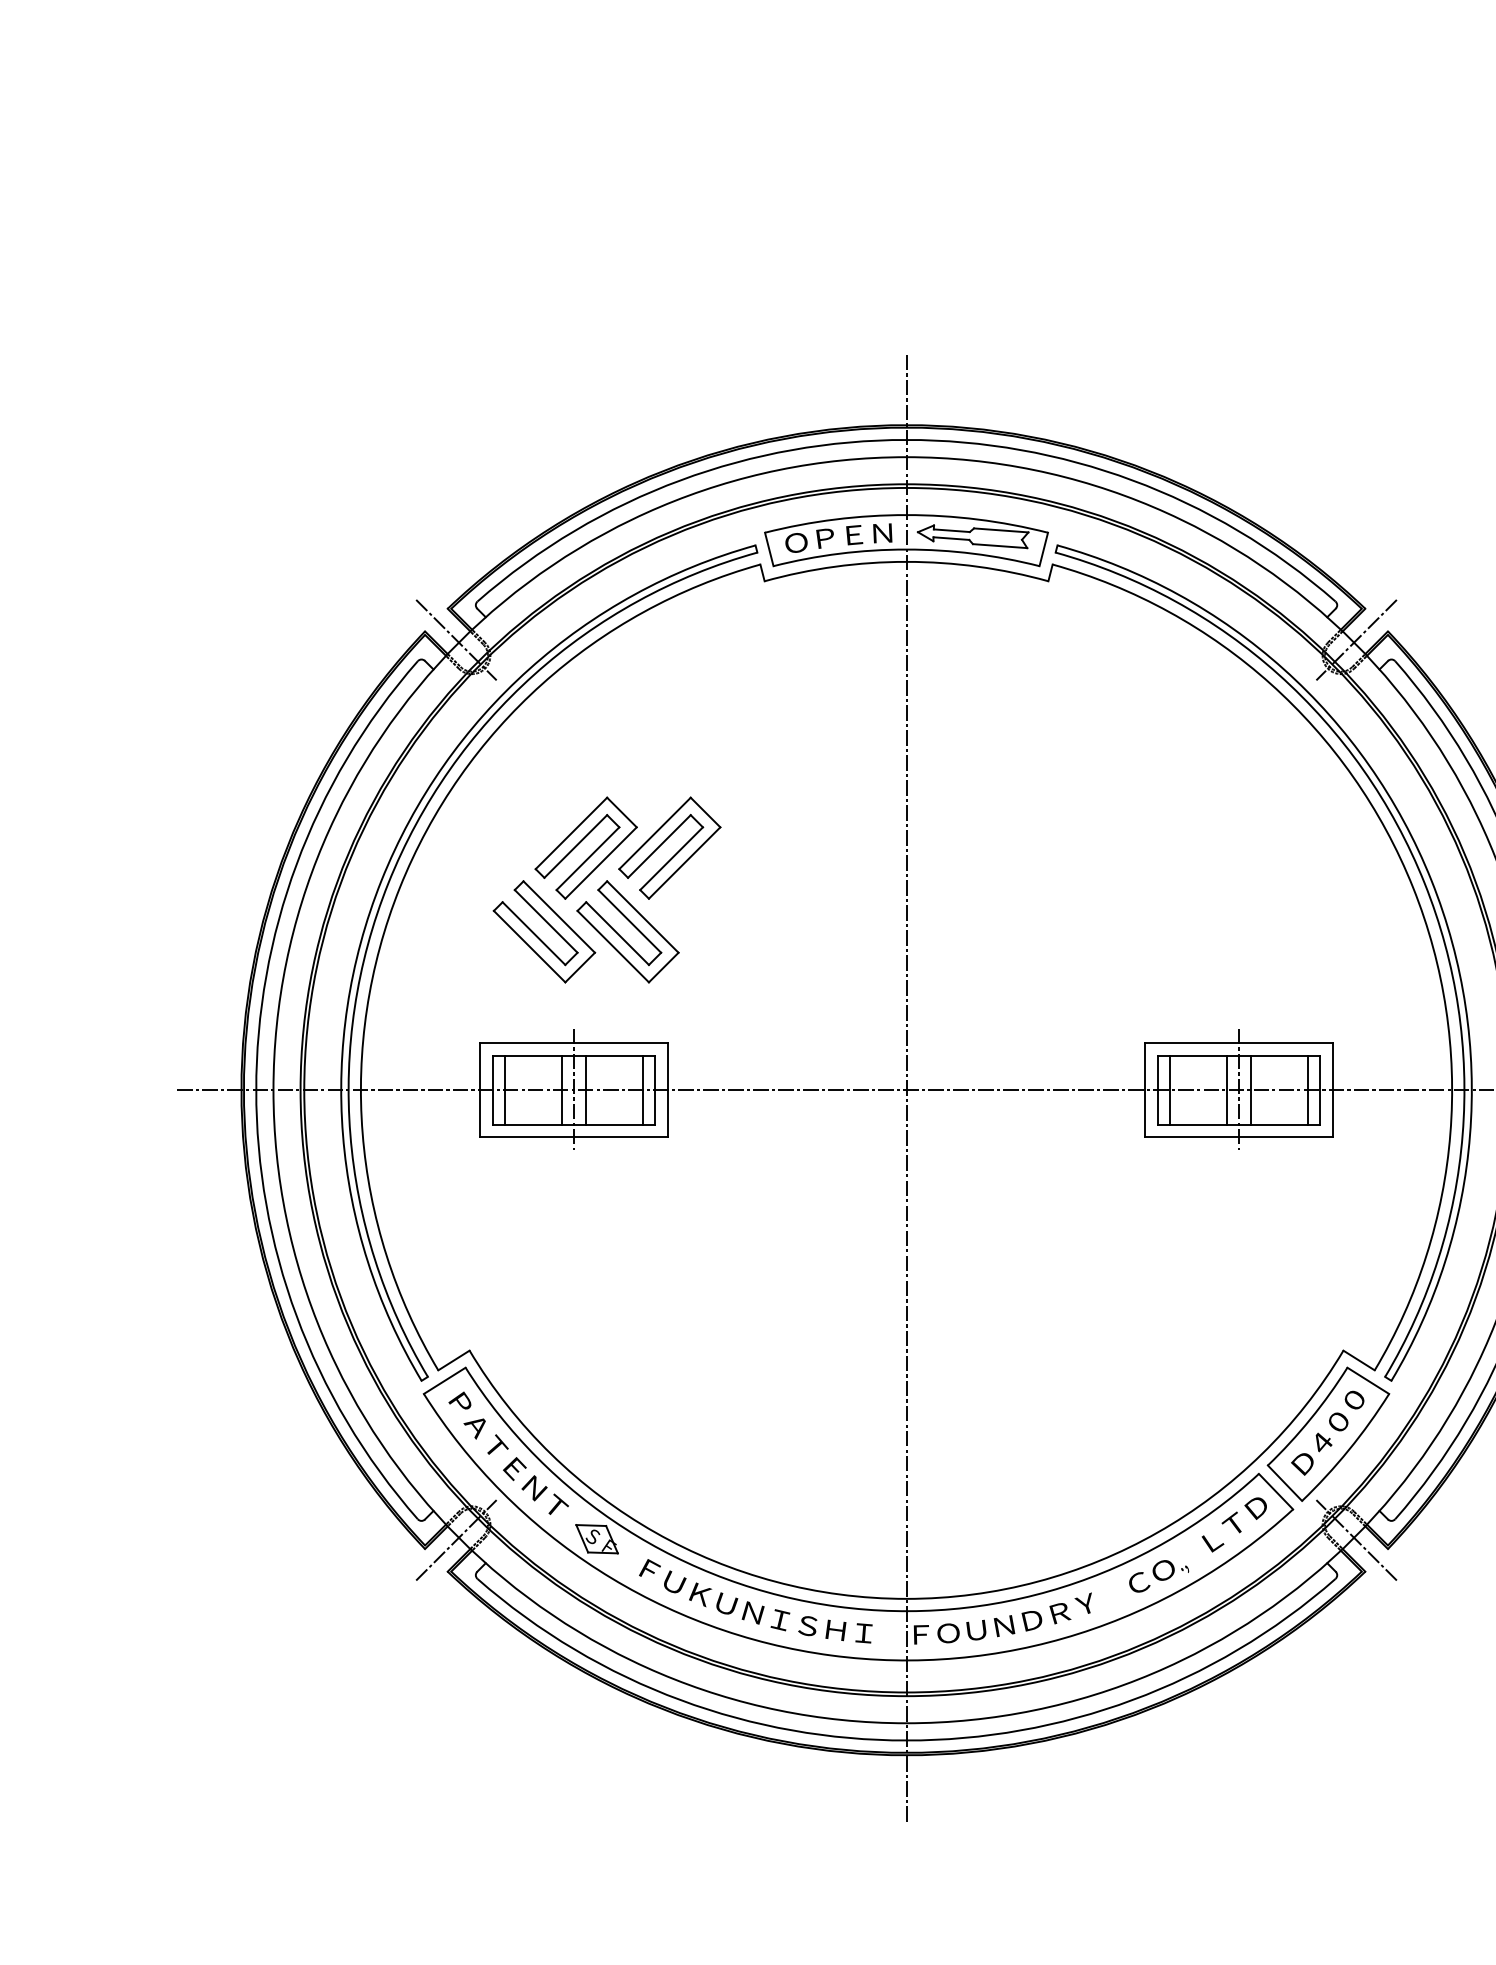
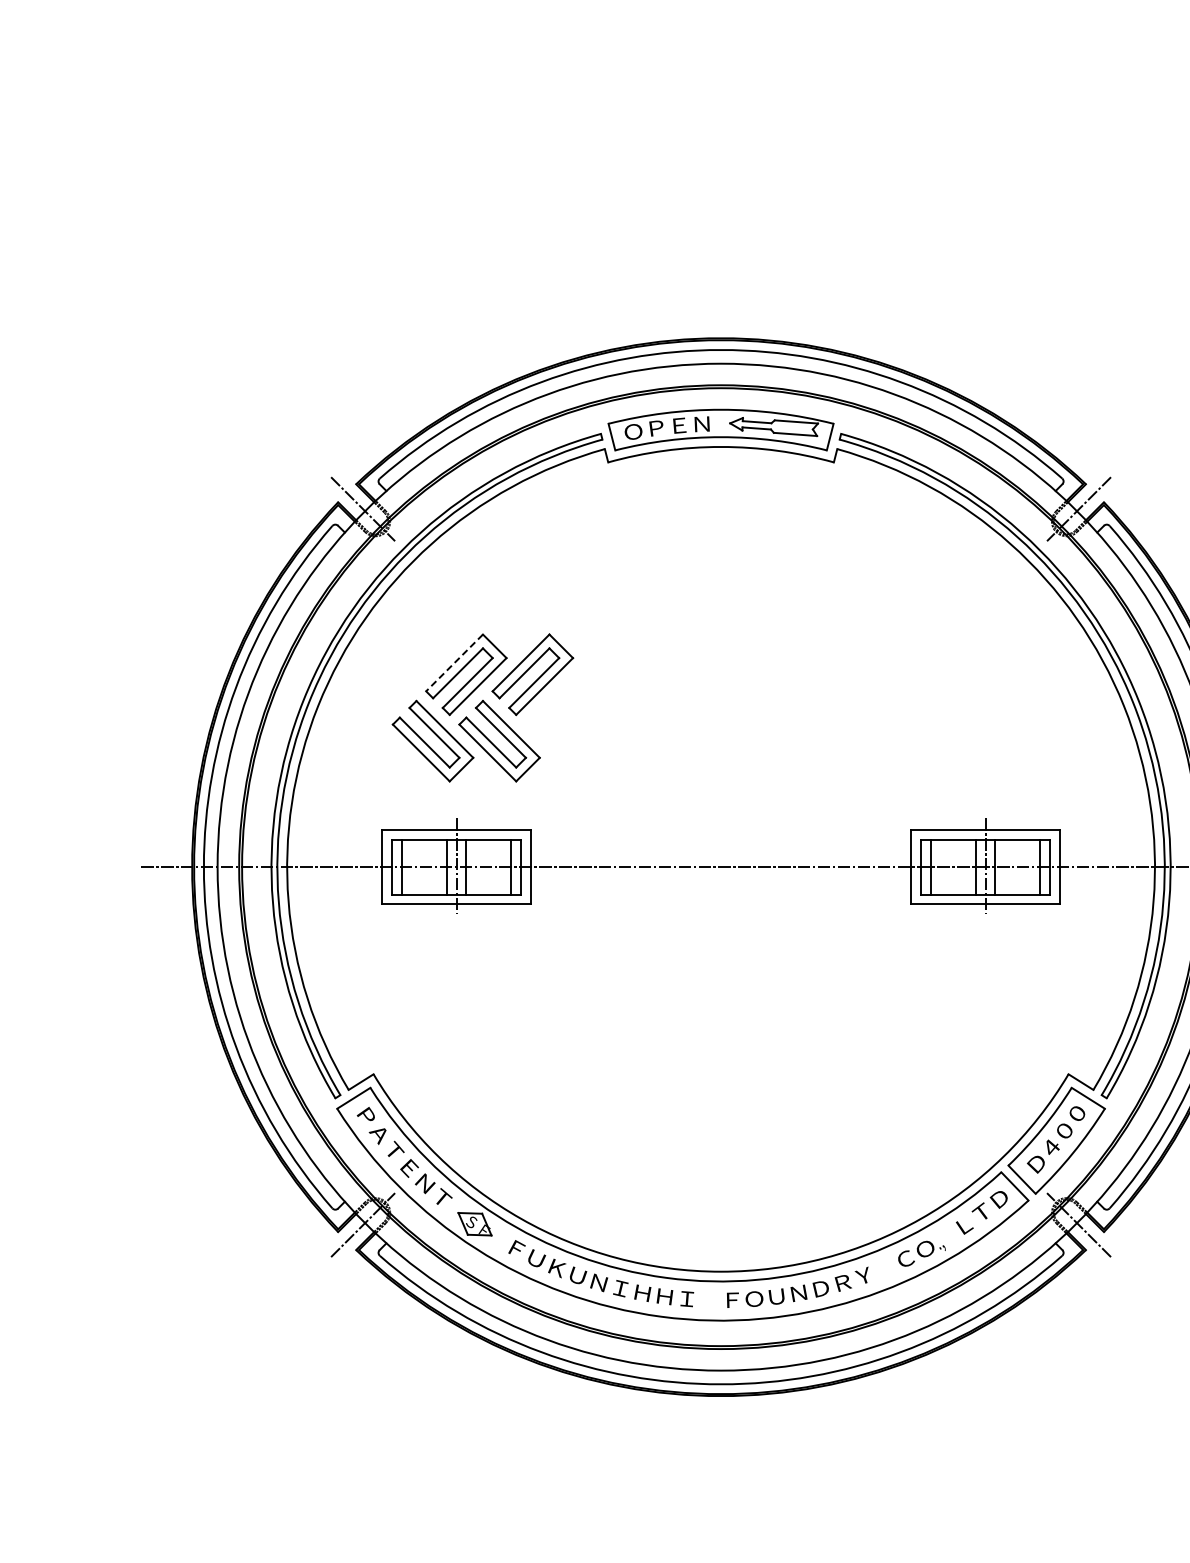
line: (571, 834) -> (454, 663), solid -> dashed
line: (907, 1086) -> (721, 864), removed
text: (807, 1626) -> (642, 1293), Ｓ -> Ｈ

